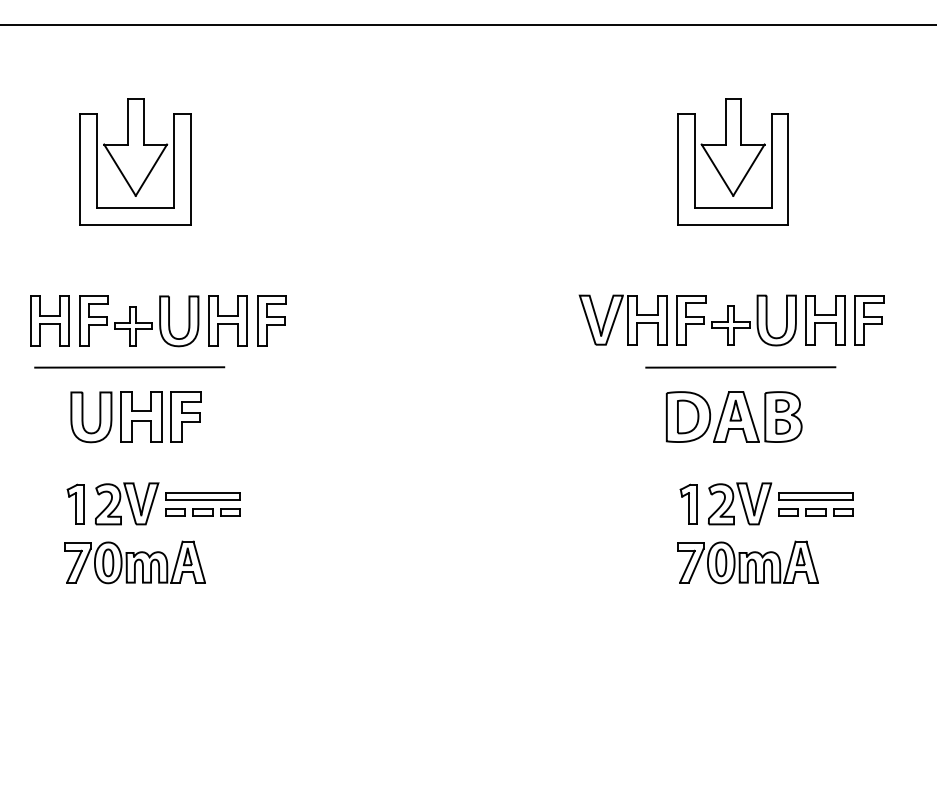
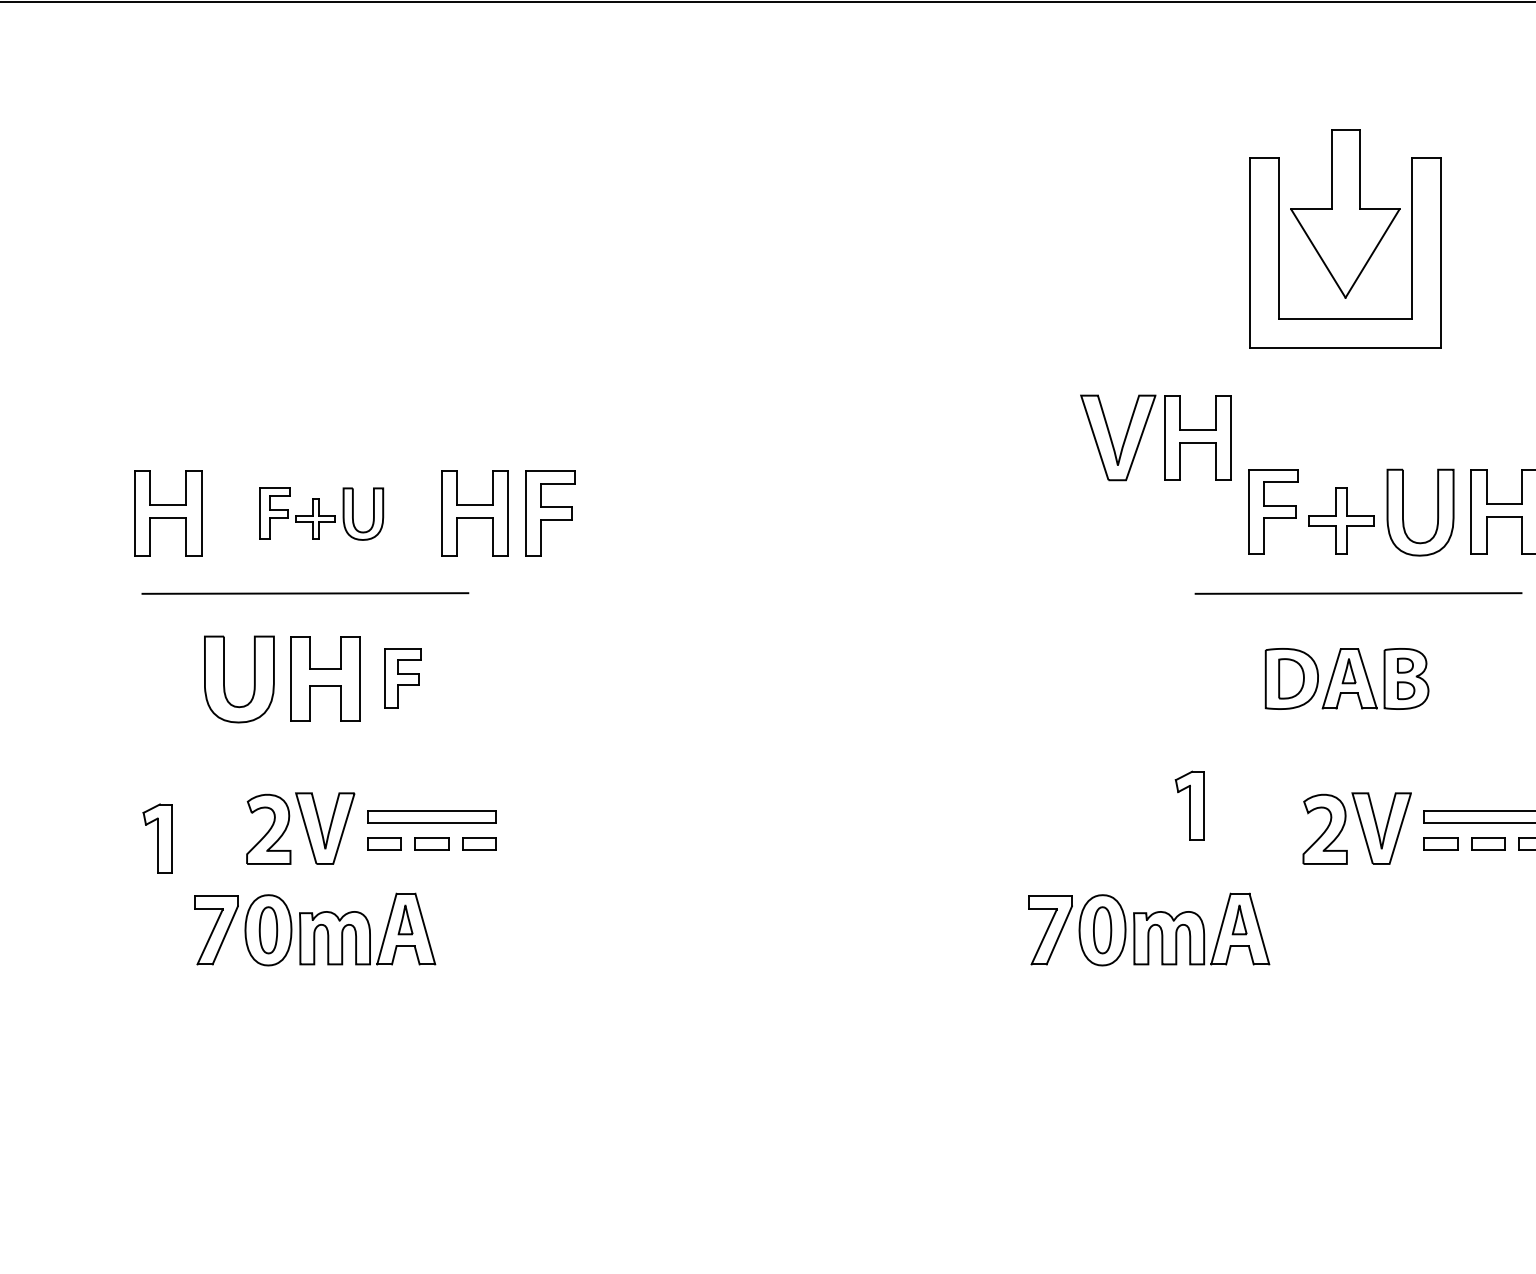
part: (135, 161) -> (315, 238), removed
part: (622, 319) -> (1154, 436), moved
part: (139, 321) -> (322, 514), size x0.6
part: (185, 416) -> (401, 678), size x0.7
part: (733, 416) -> (1345, 678), size x0.7
part: (75, 503) -> (156, 836), moved
part: (688, 503) -> (1189, 803), moved
part: (747, 562) -> (1147, 929), moved

